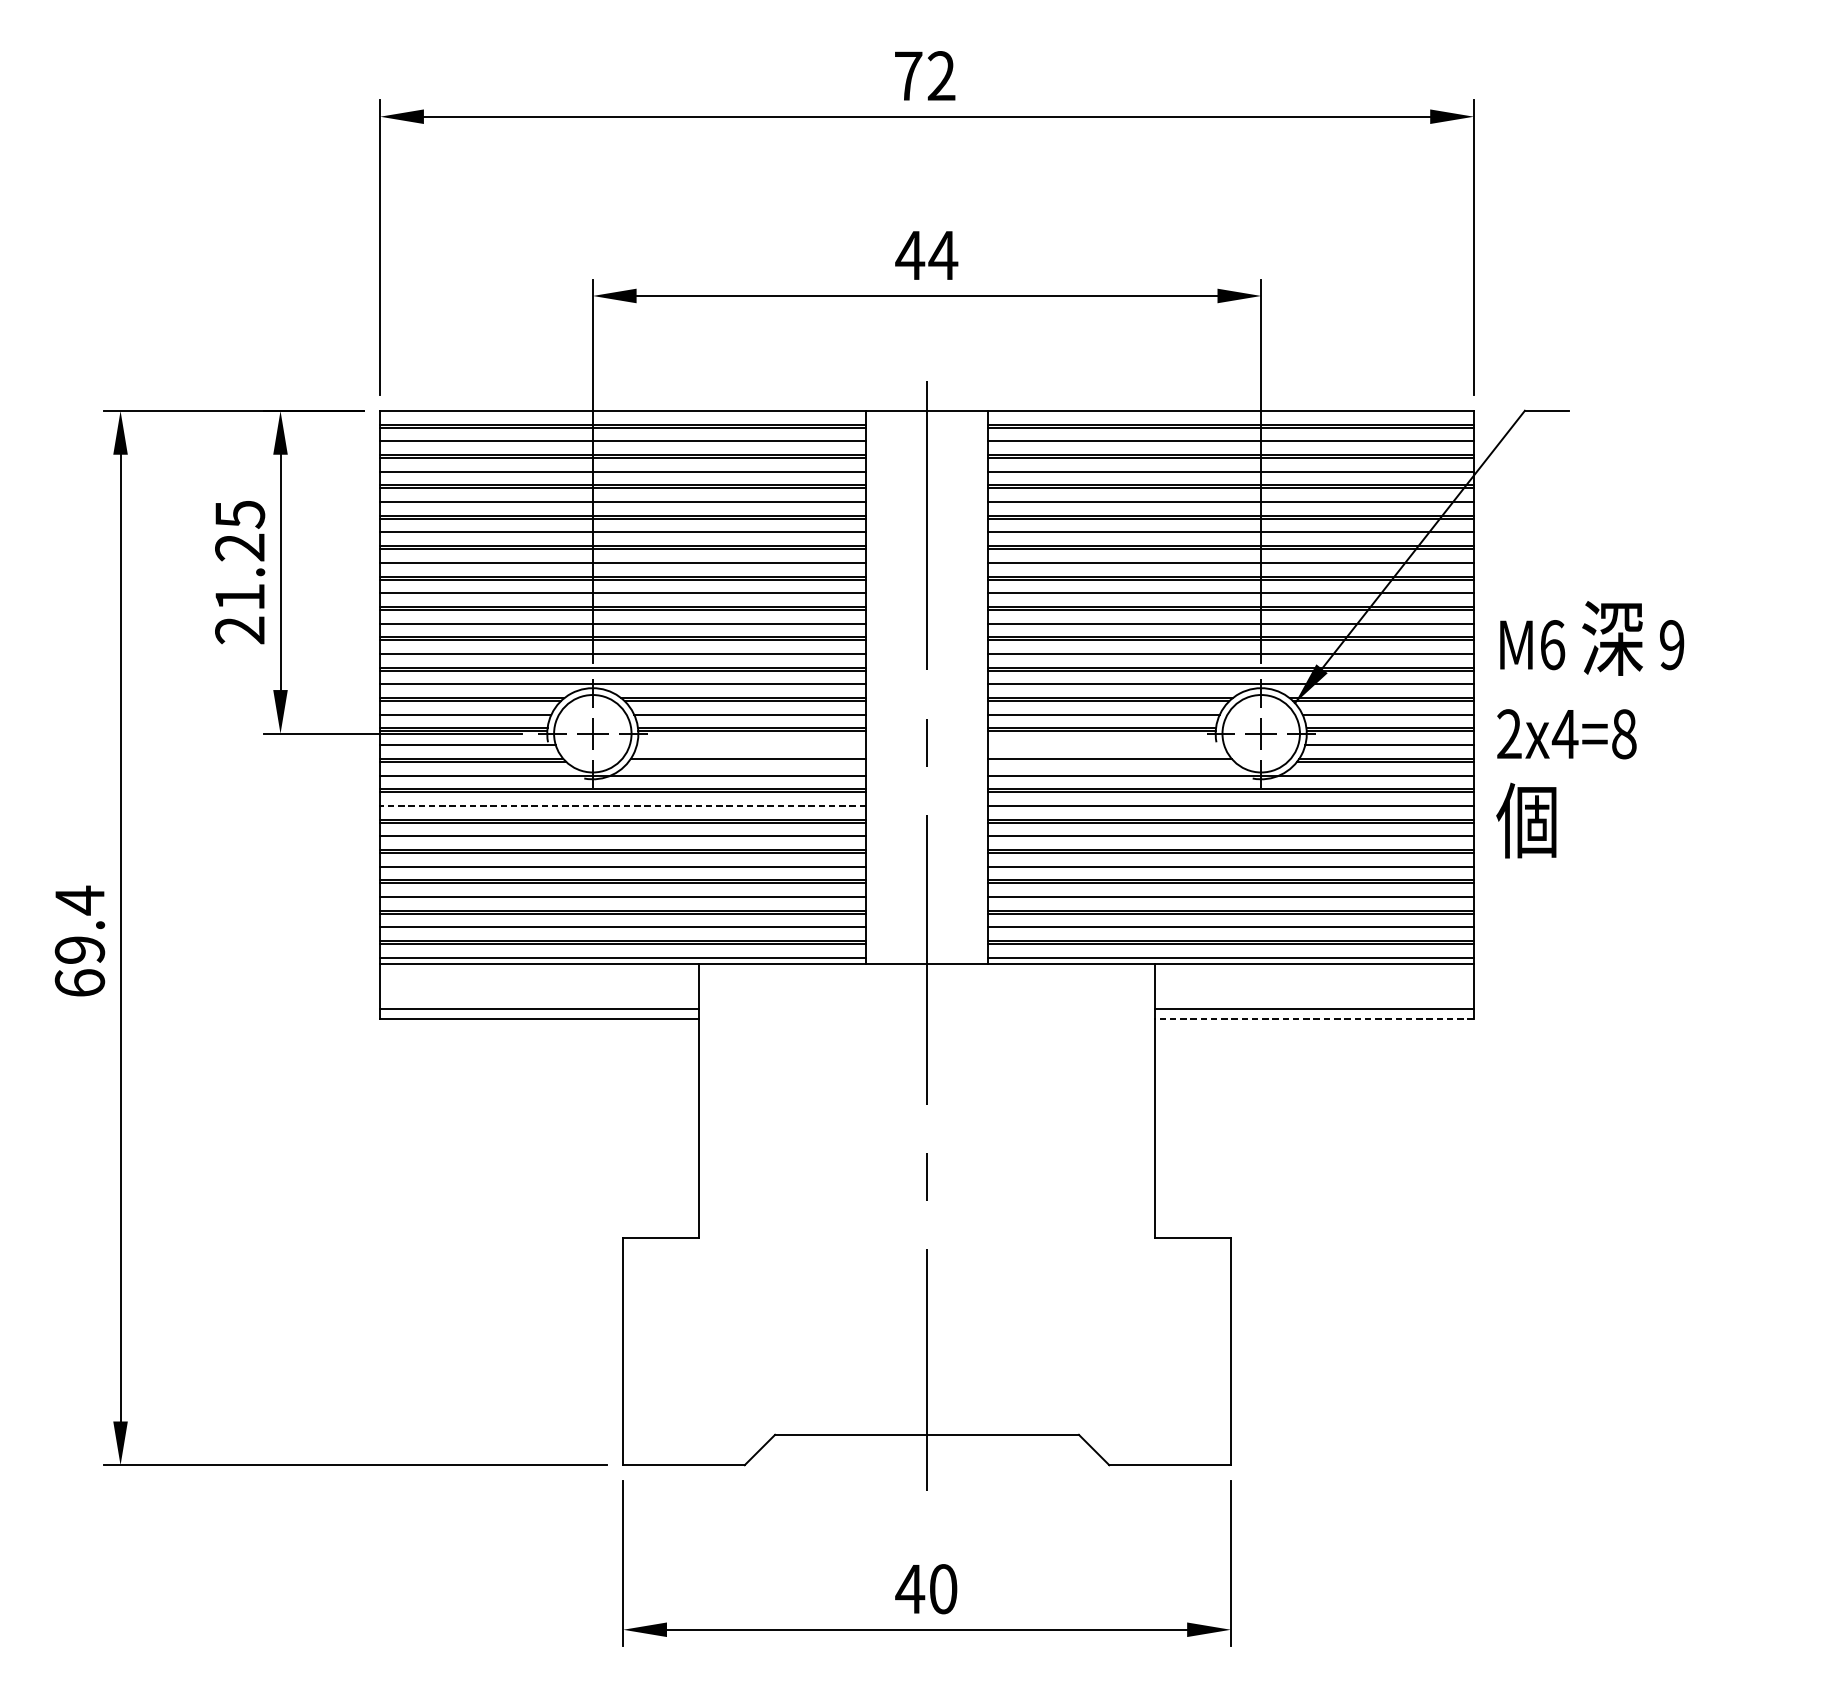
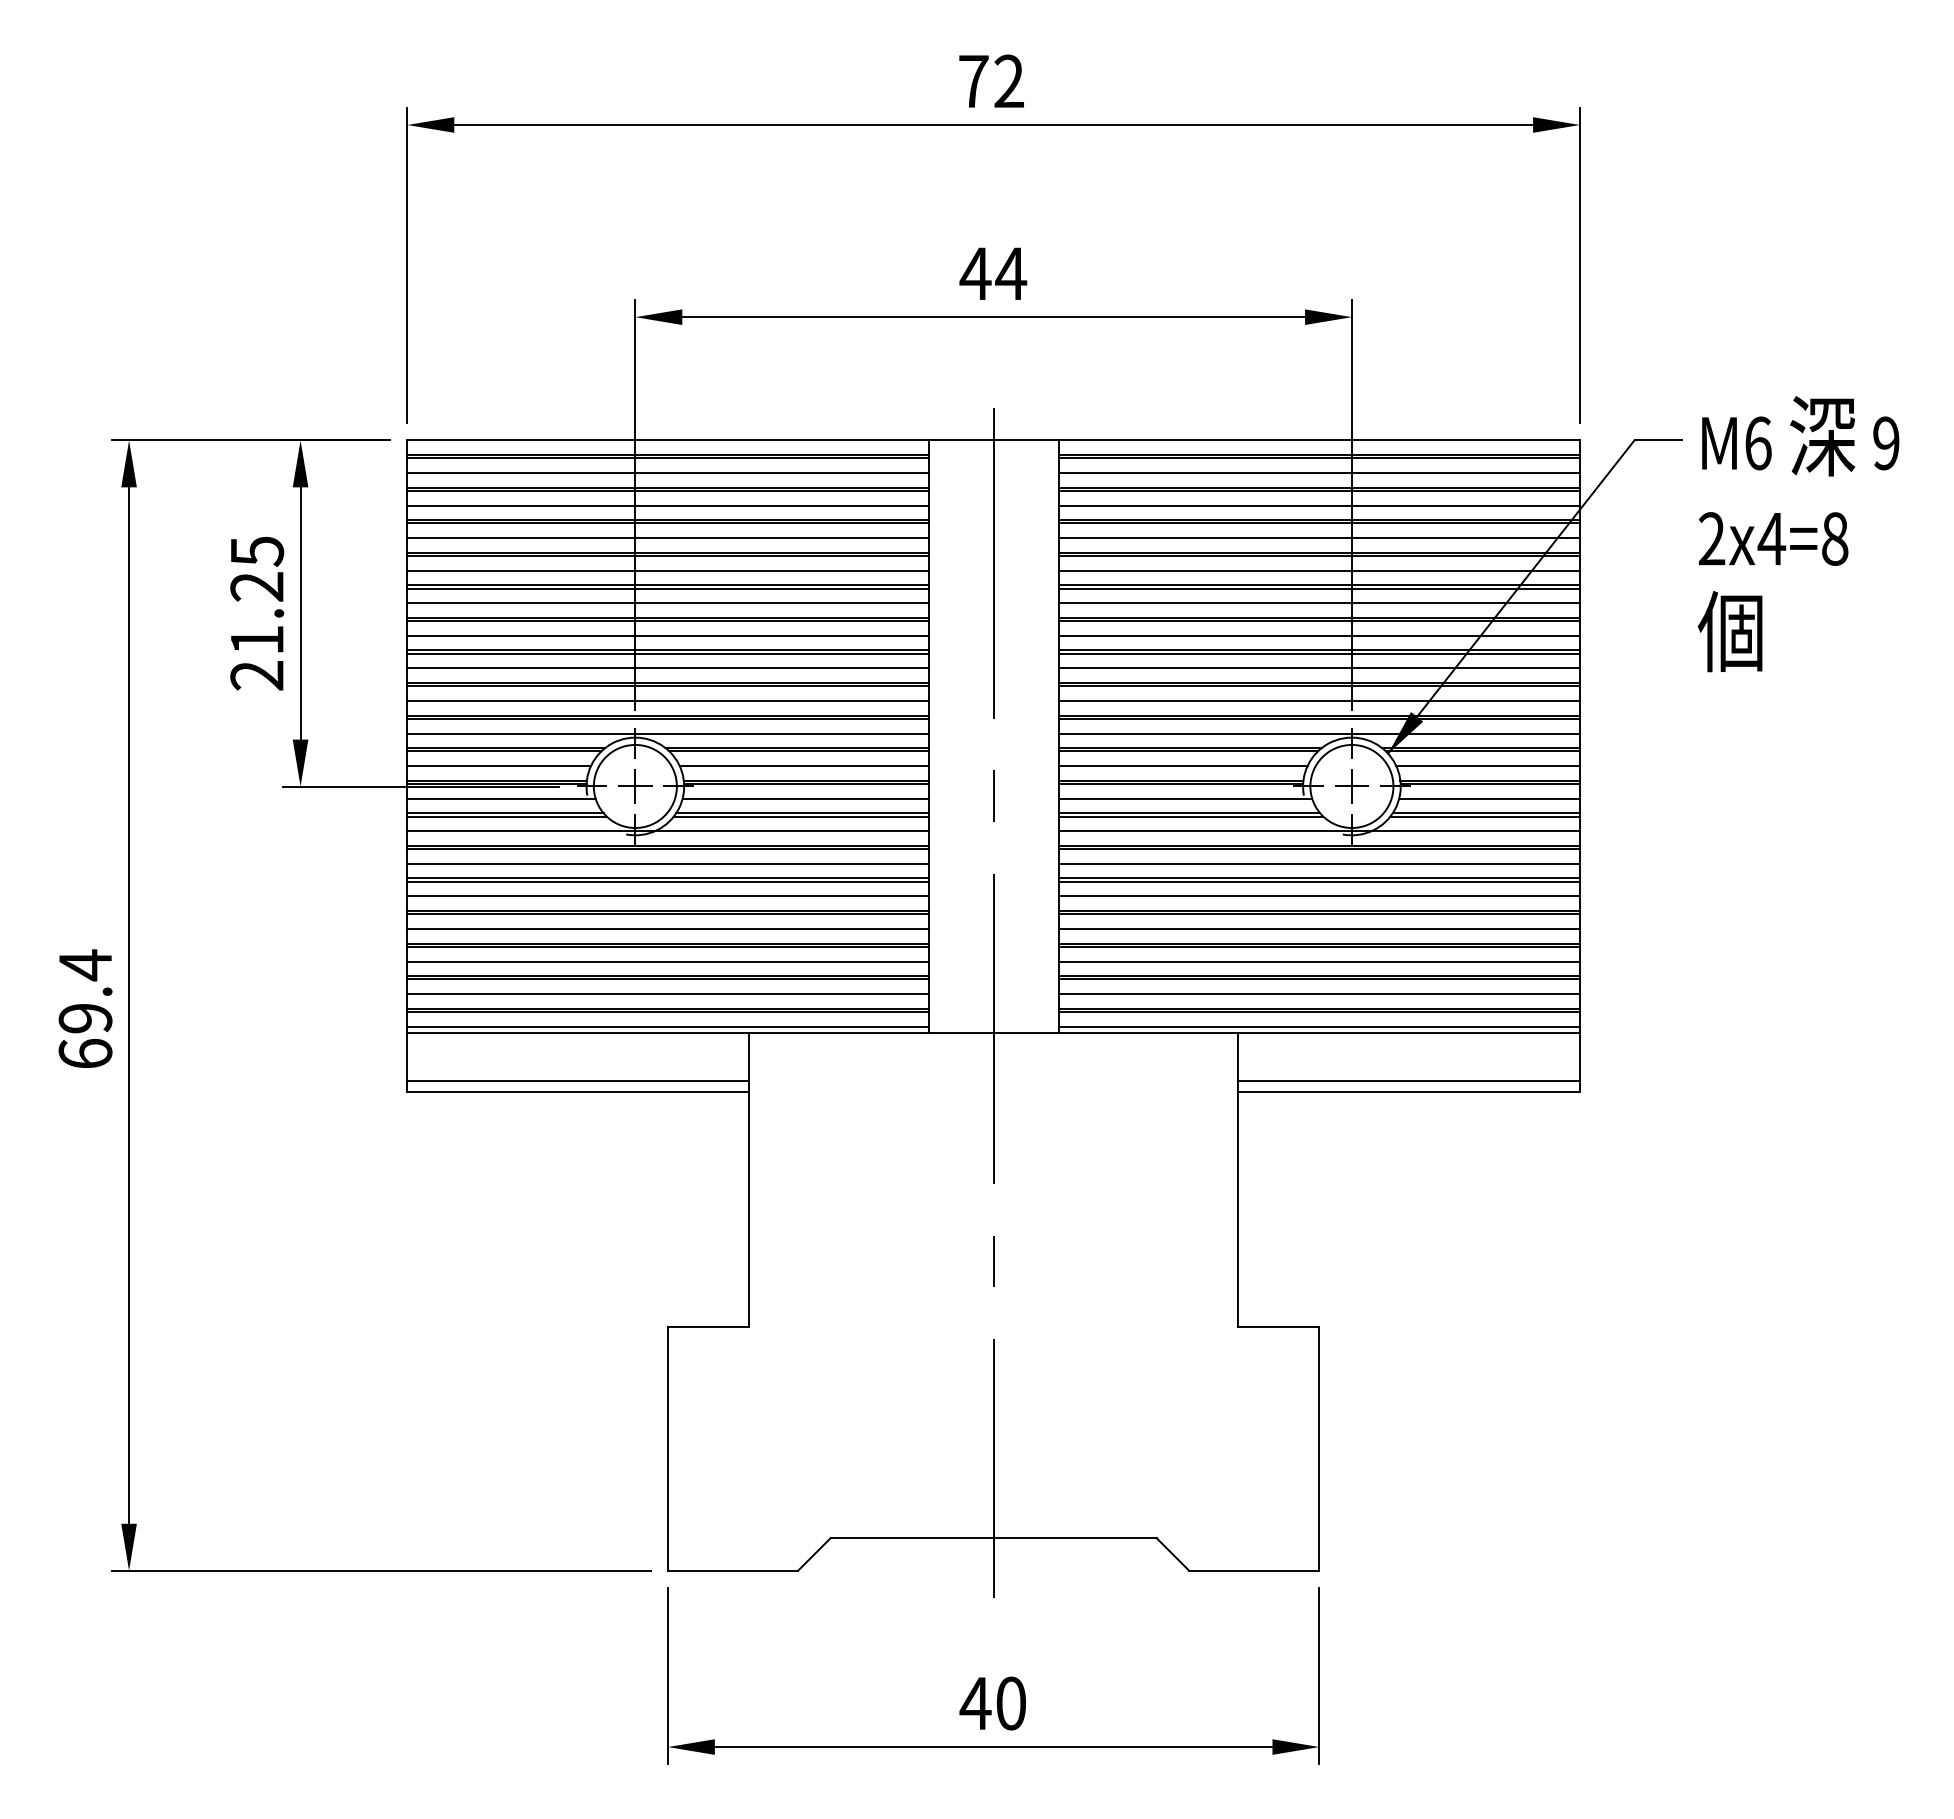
text: (1590, 730) -> (1798, 534), moved
line: (751, 744) -> (805, 798), added
line: (1105, 744) -> (1185, 798), added
line: (746, 761) -> (800, 816), added
line: (1110, 761) -> (1190, 816), added
line: (622, 805) -> (667, 863), dashed -> solid
line: (1314, 1018) -> (1408, 1091), dashed -> solid

